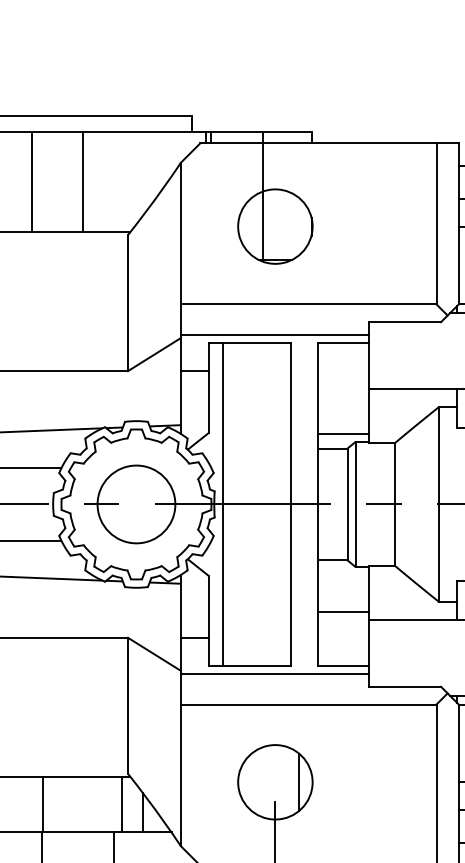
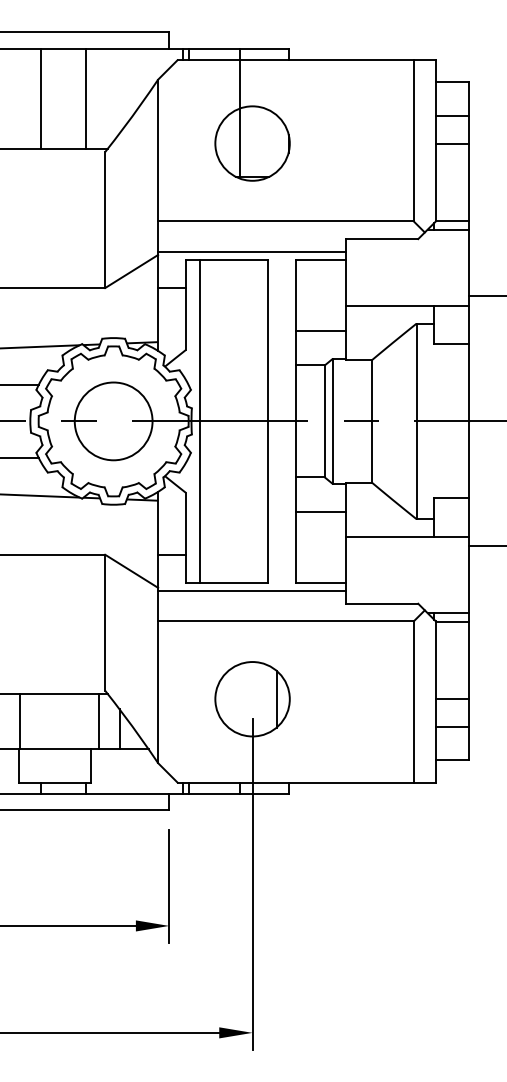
line: (32, 182) -> (40, 99), moved
line: (82, 182) -> (85, 99), moved
line: (343, 433) -> (320, 330), moved
line: (343, 611) -> (320, 511), moved

